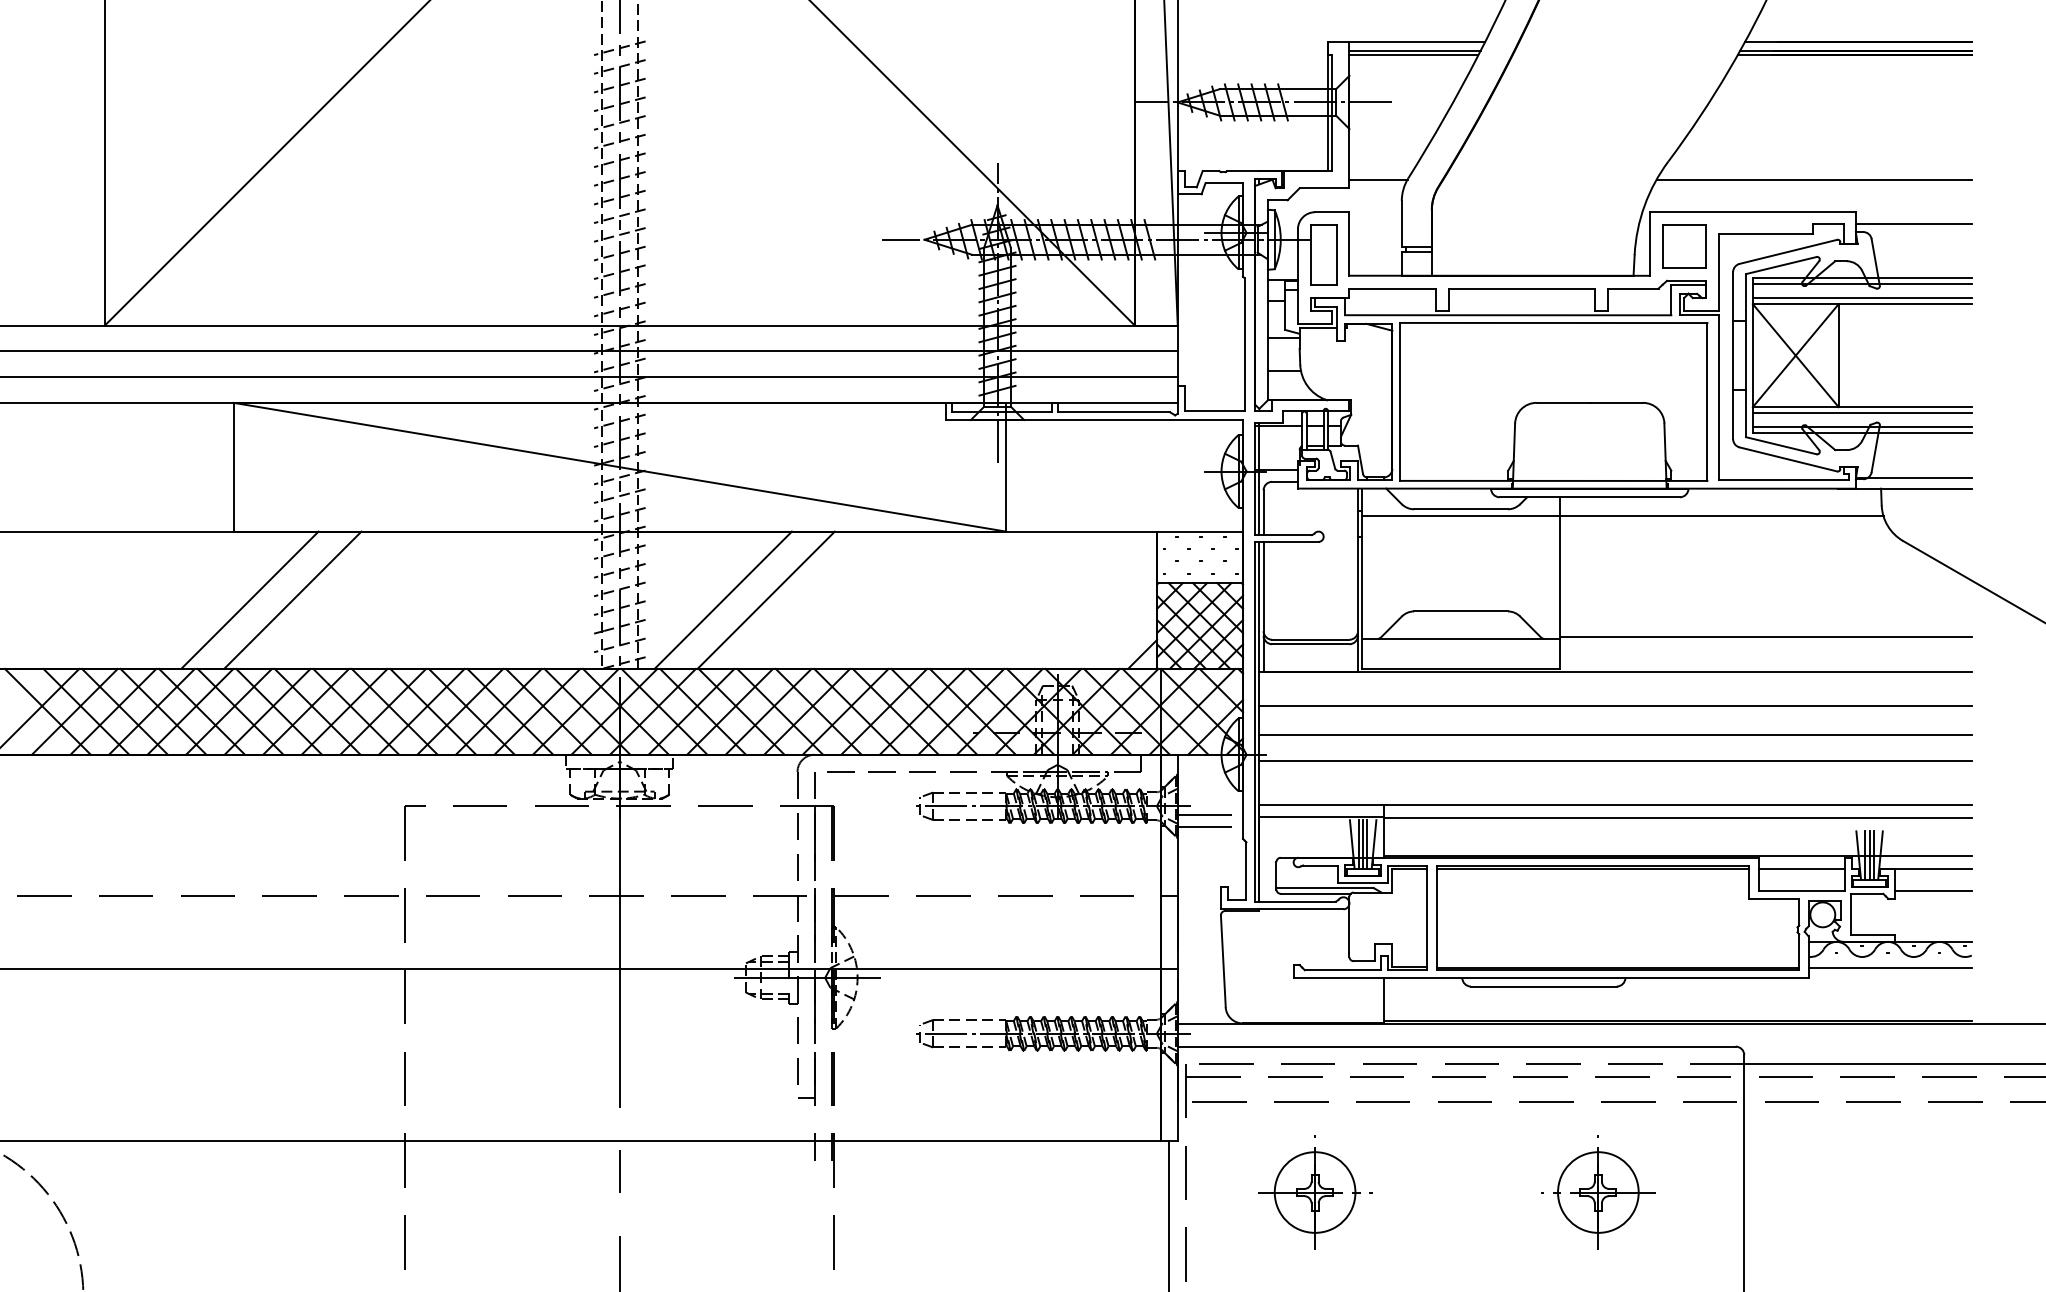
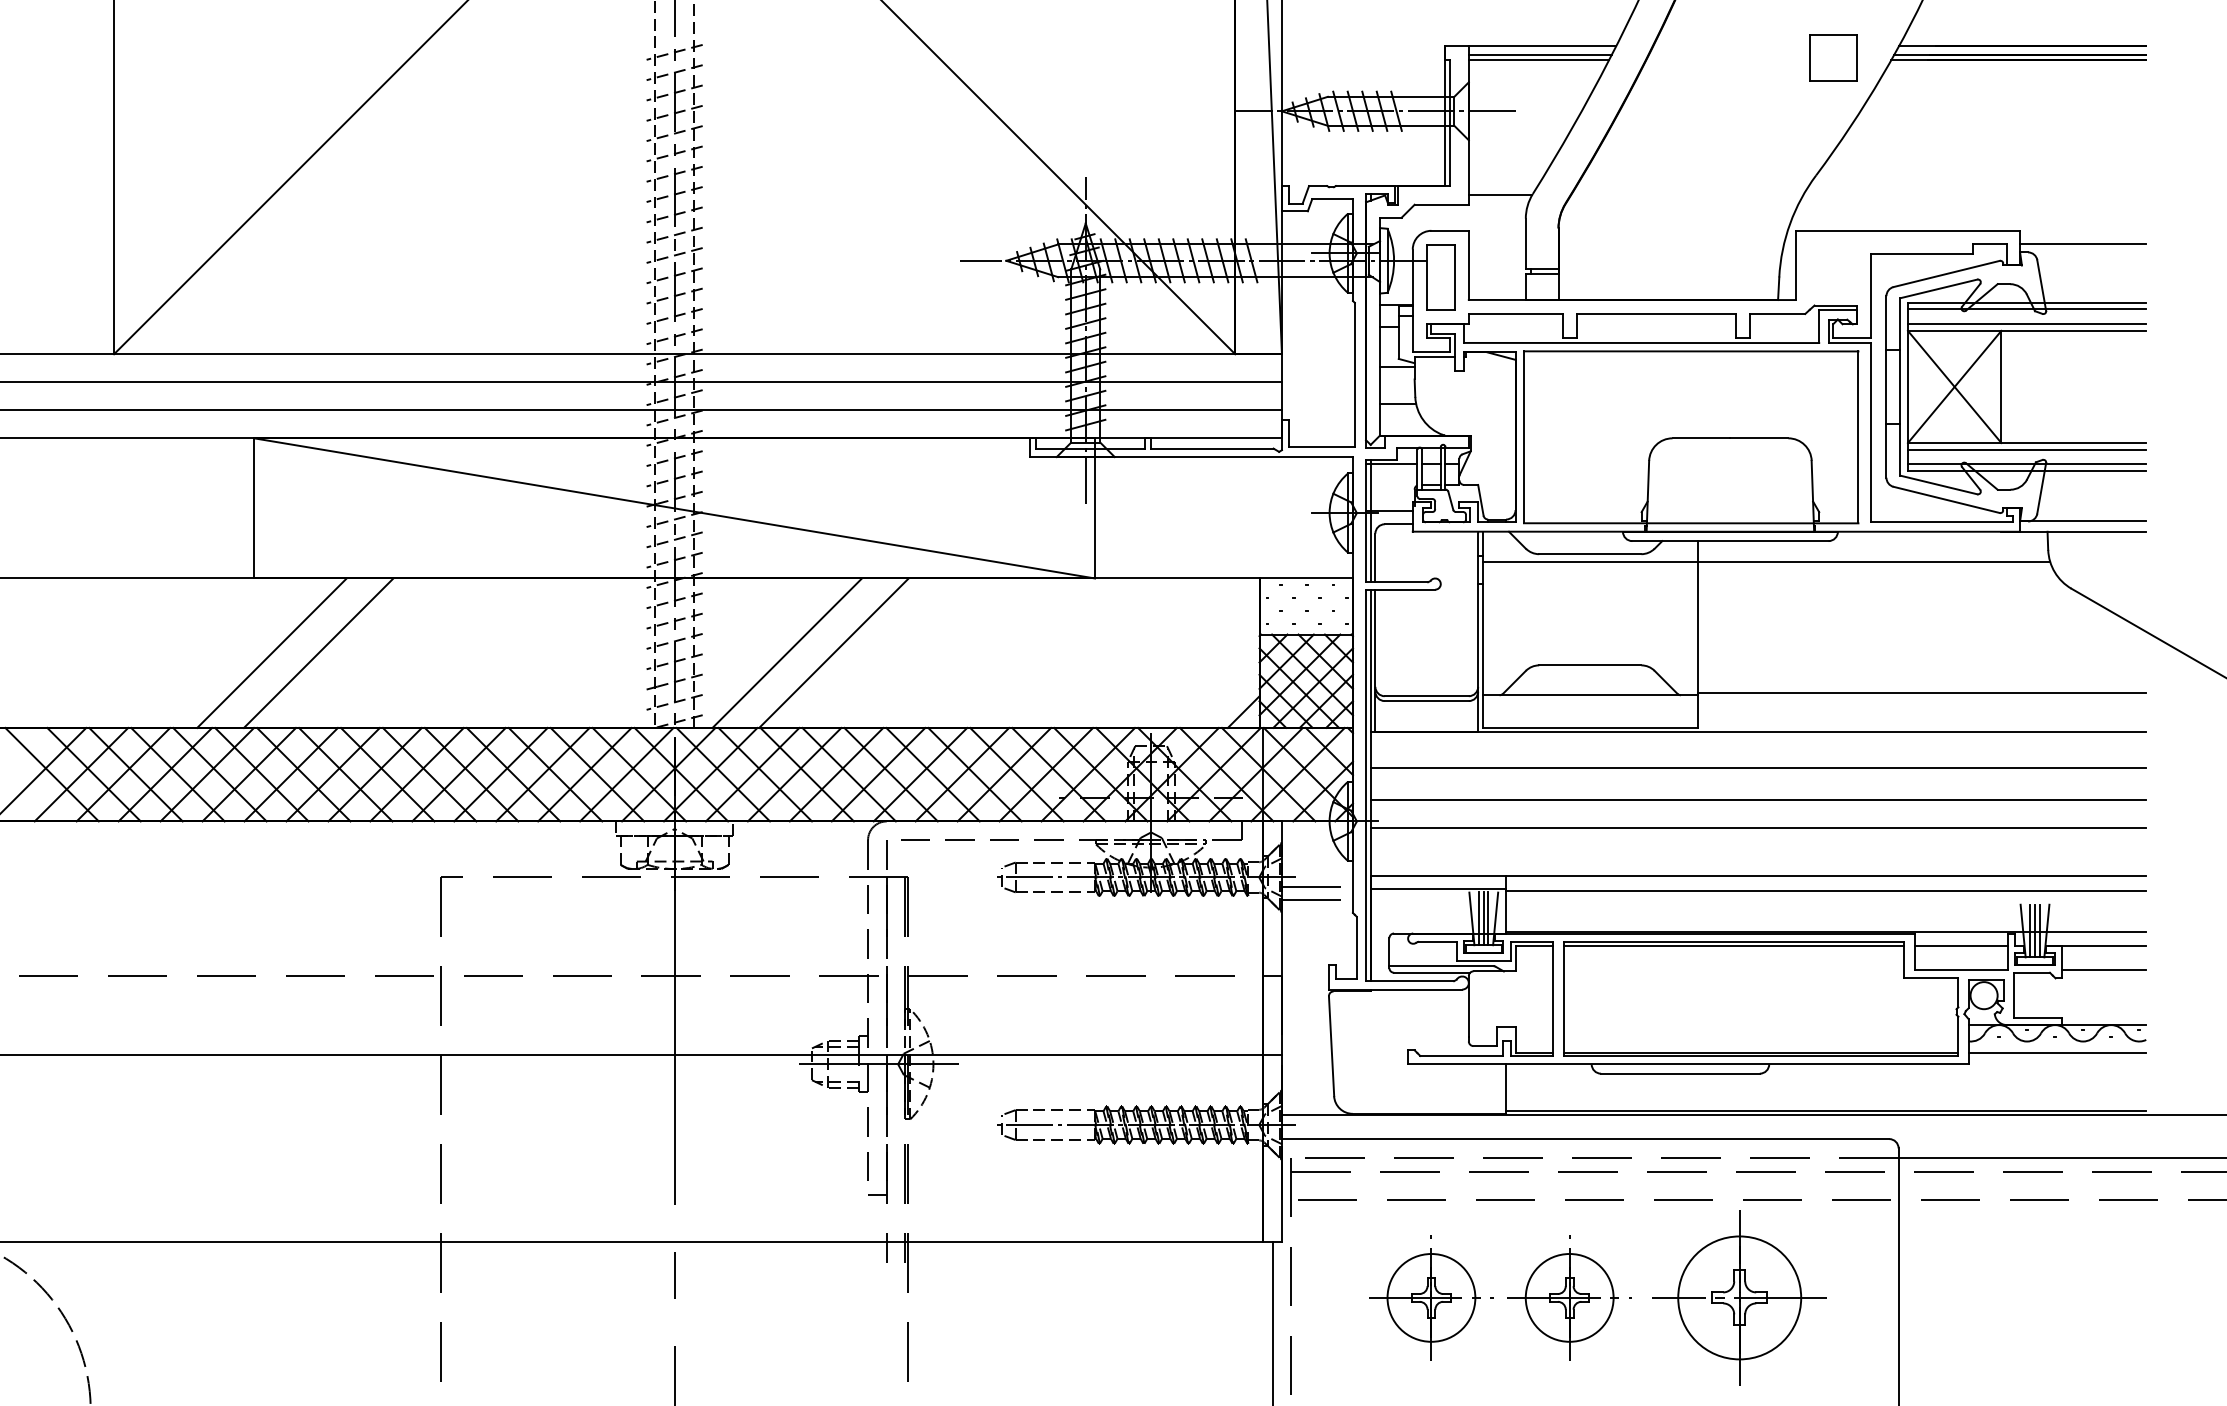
line: (1813, 179) -> (1973, 195), removed
part: (1684, 246) -> (1833, 58), moved
part: (1442, 1192) -> (1570, 1297), added
part: (1598, 1192) -> (1739, 1297), size x1.4

